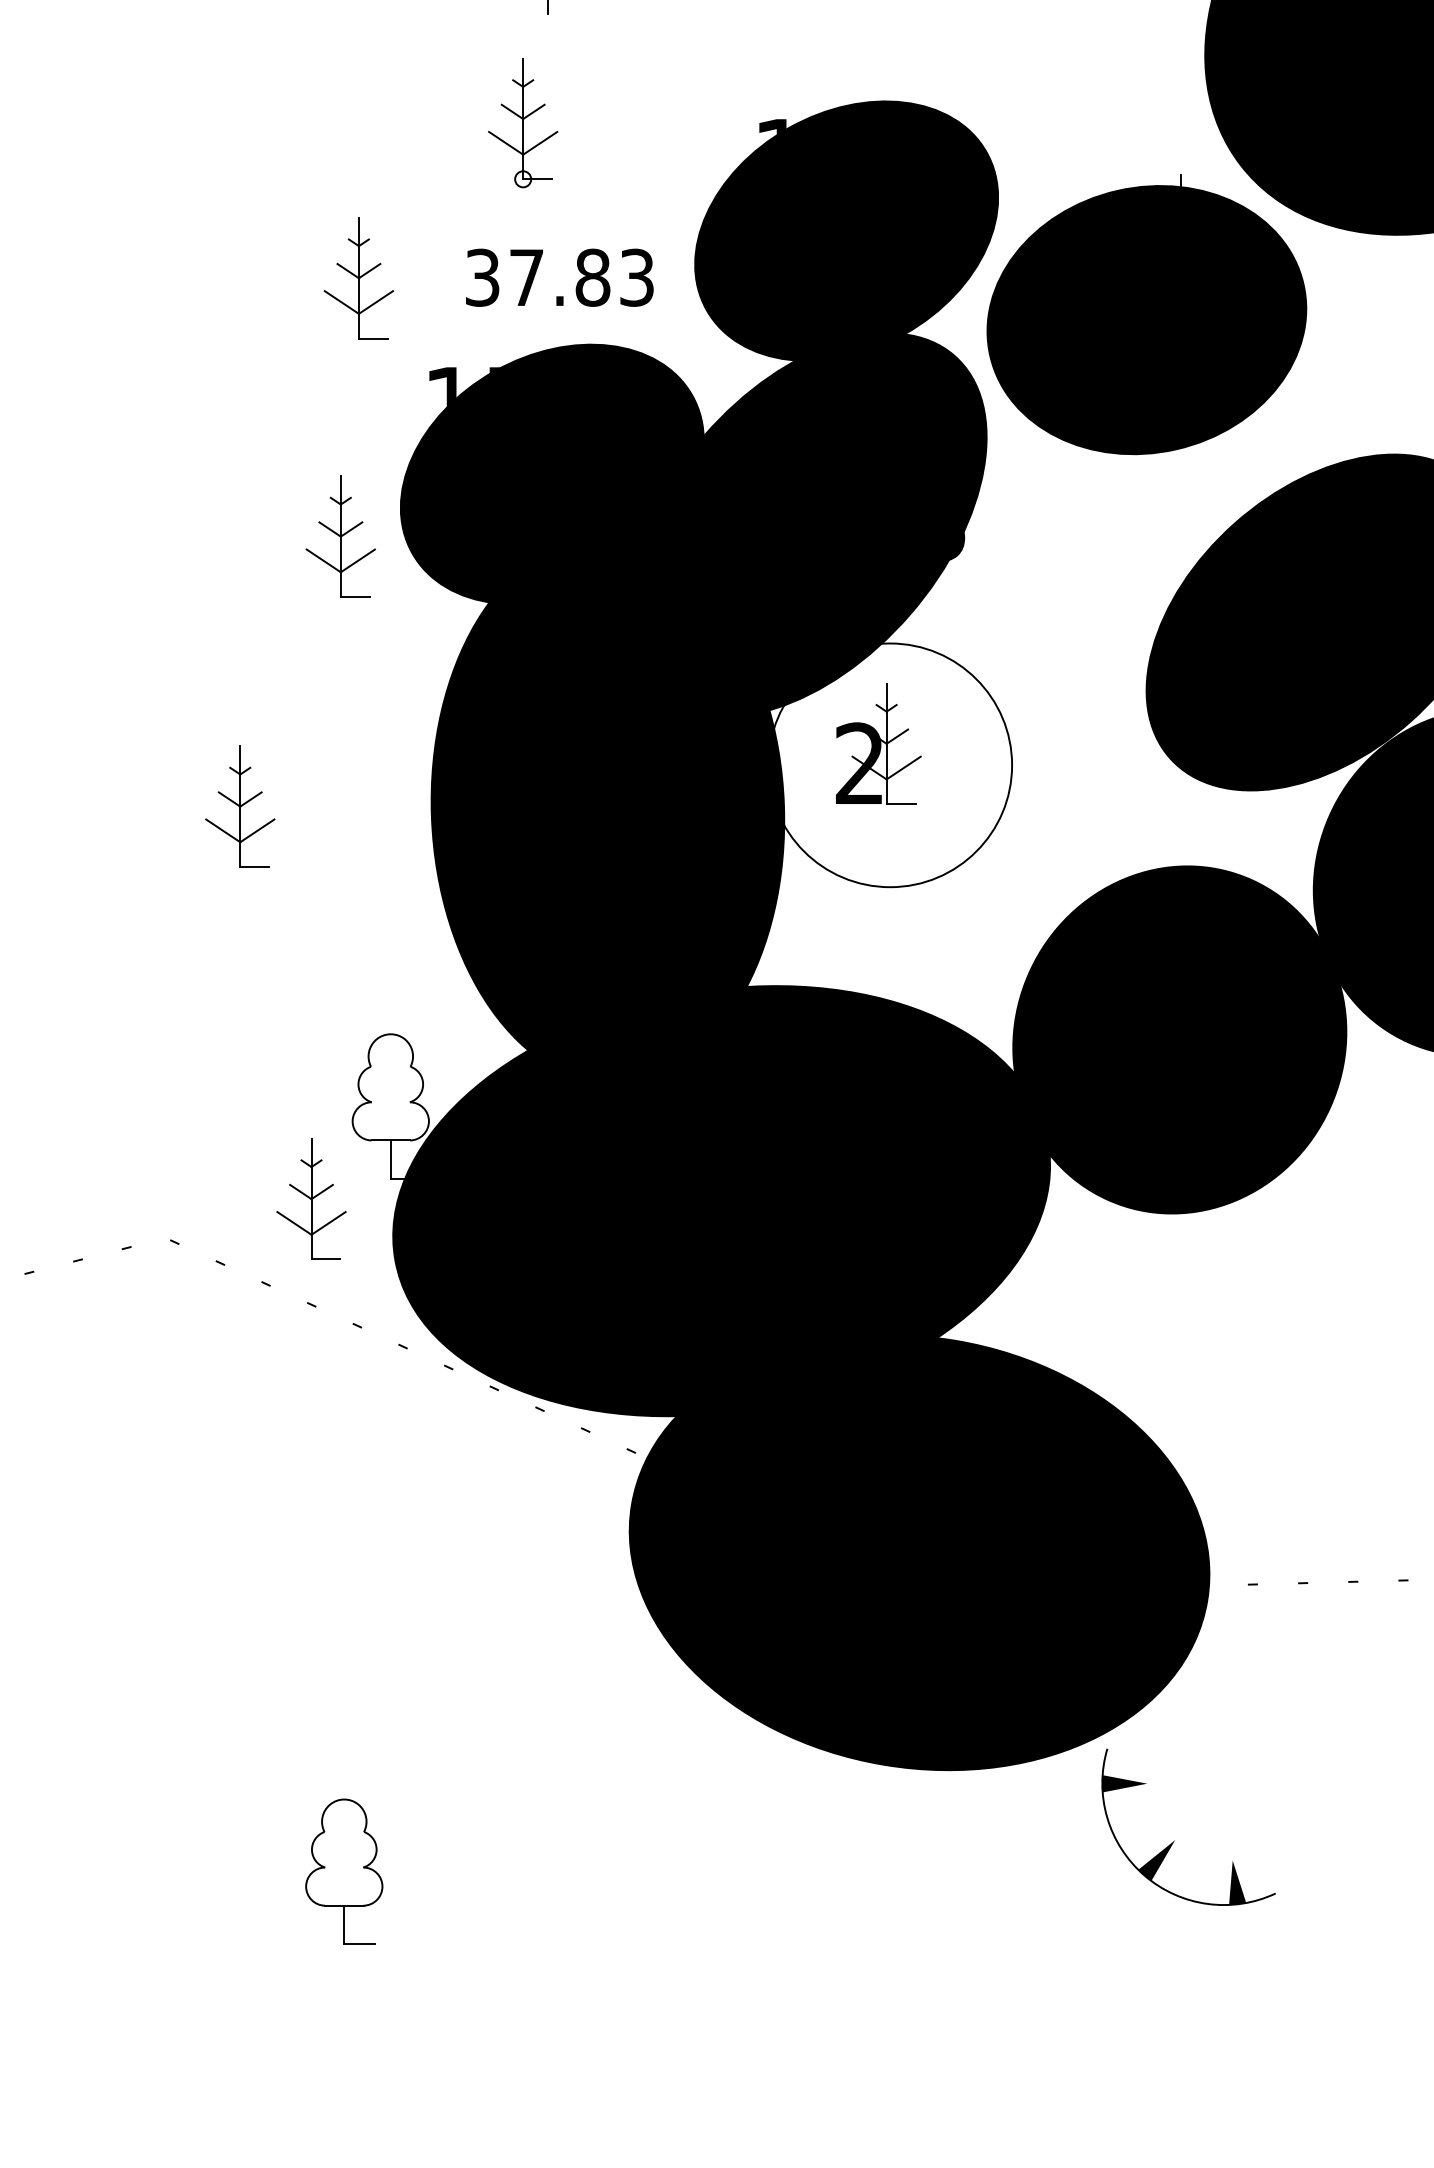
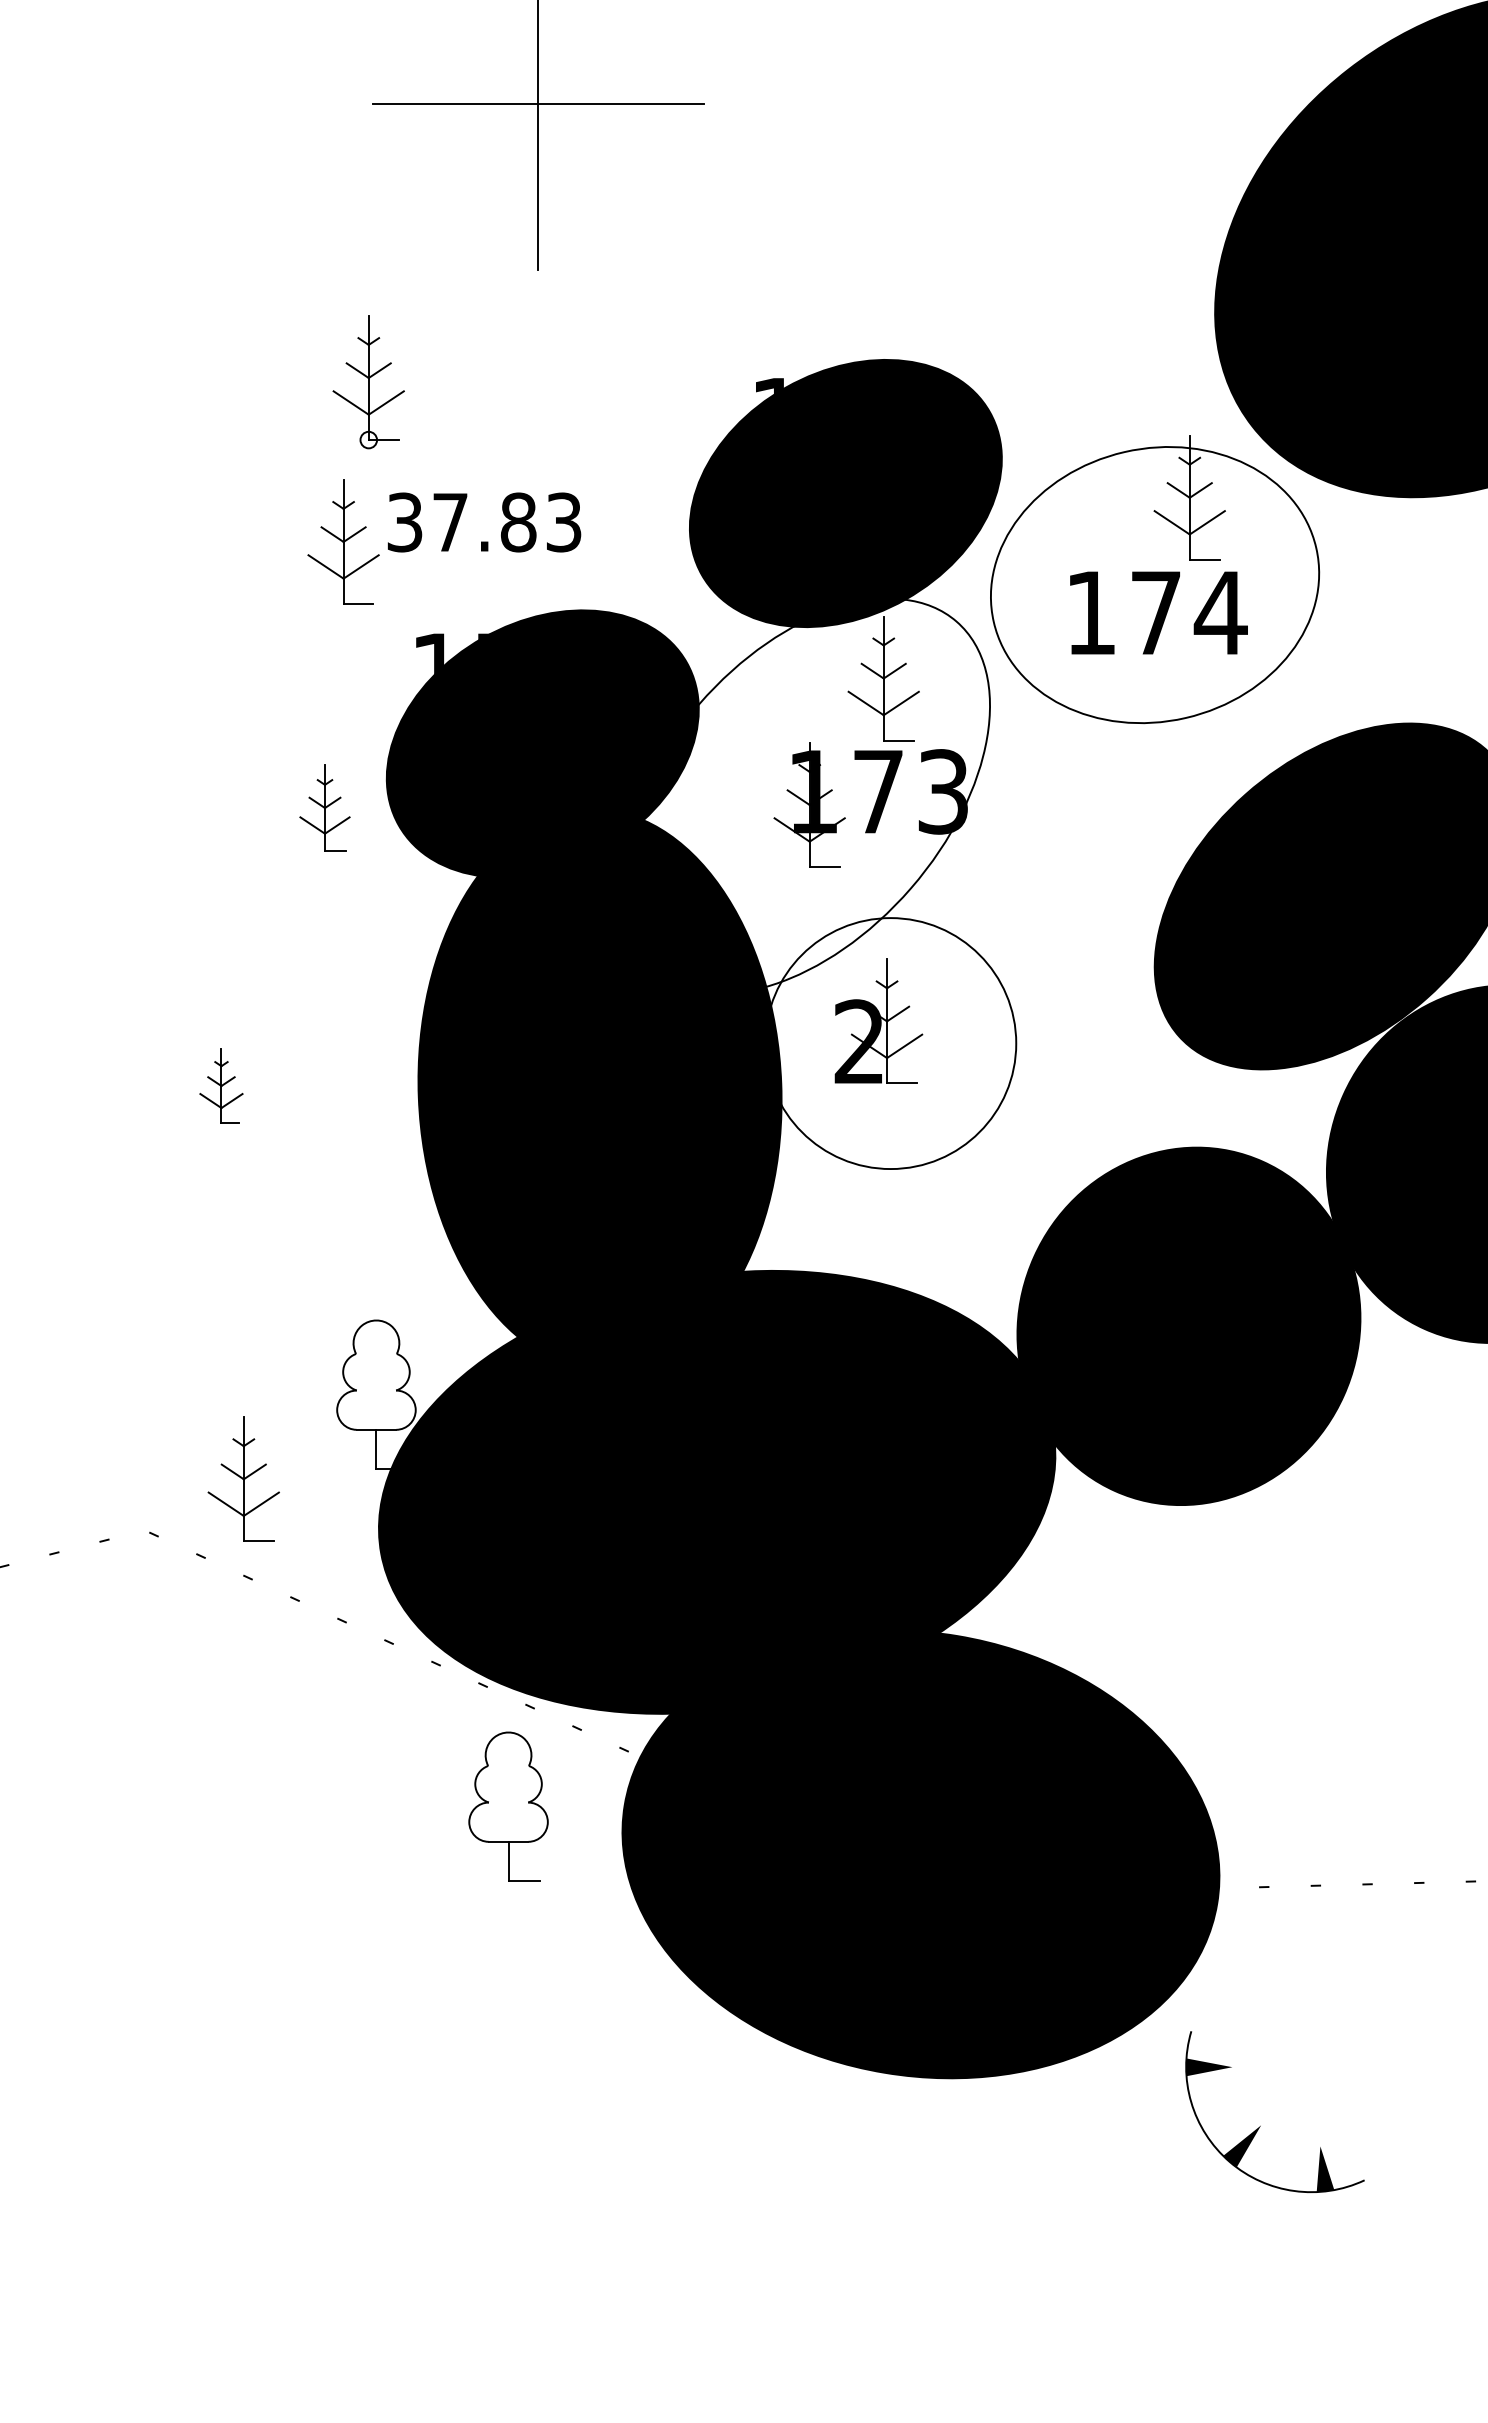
part: (522, 123) -> (368, 382), moved
text: (559, 277) -> (484, 522), moved
fill: (1146, 320) -> (1154, 585), removed
fill: (806, 524) -> (804, 795), removed
part: (340, 536) -> (324, 807), size x0.7
part: (240, 806) -> (221, 1085), size x0.6
part: (311, 1198) -> (243, 1478), moved
part: (1174, 1840) -> (1260, 2125), moved
part: (344, 1871) -> (508, 1806), moved

